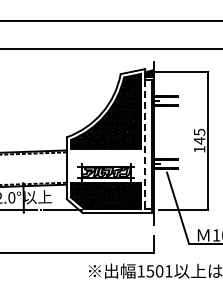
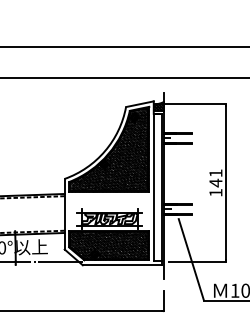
text: (199, 131) -> (215, 172), 145 -> 141
line: (145, 144) -> (154, 187), dashed -> solid

